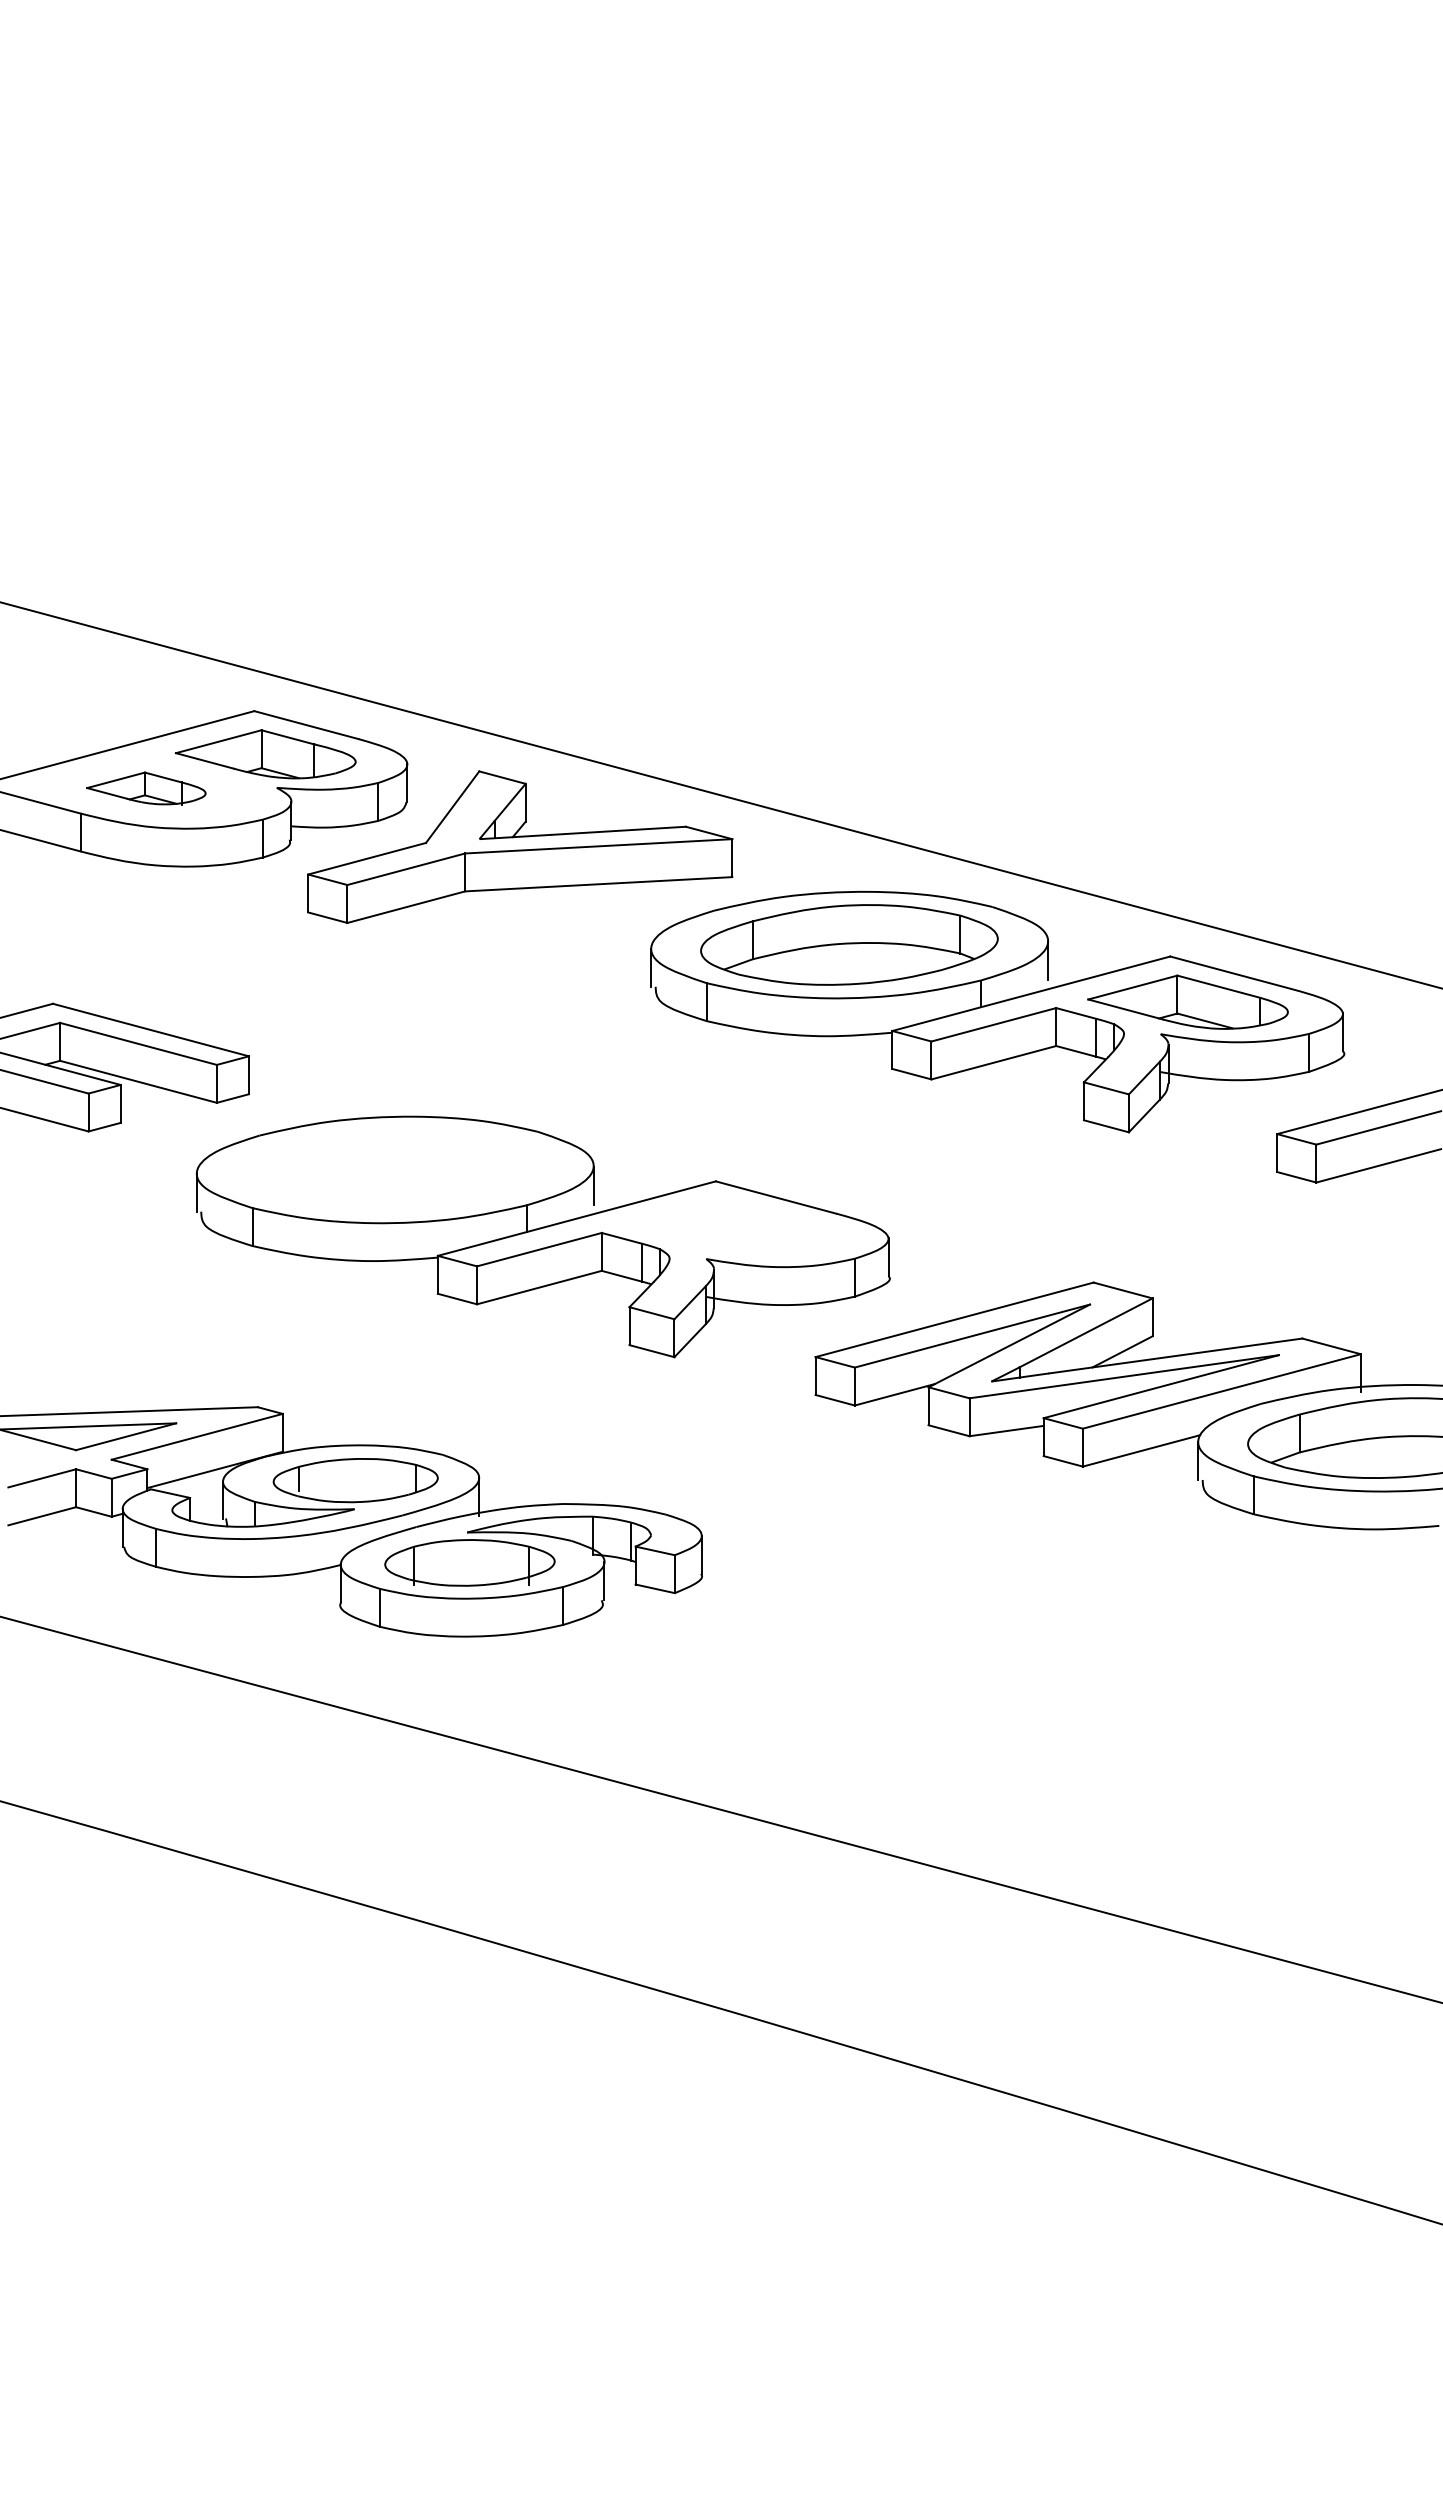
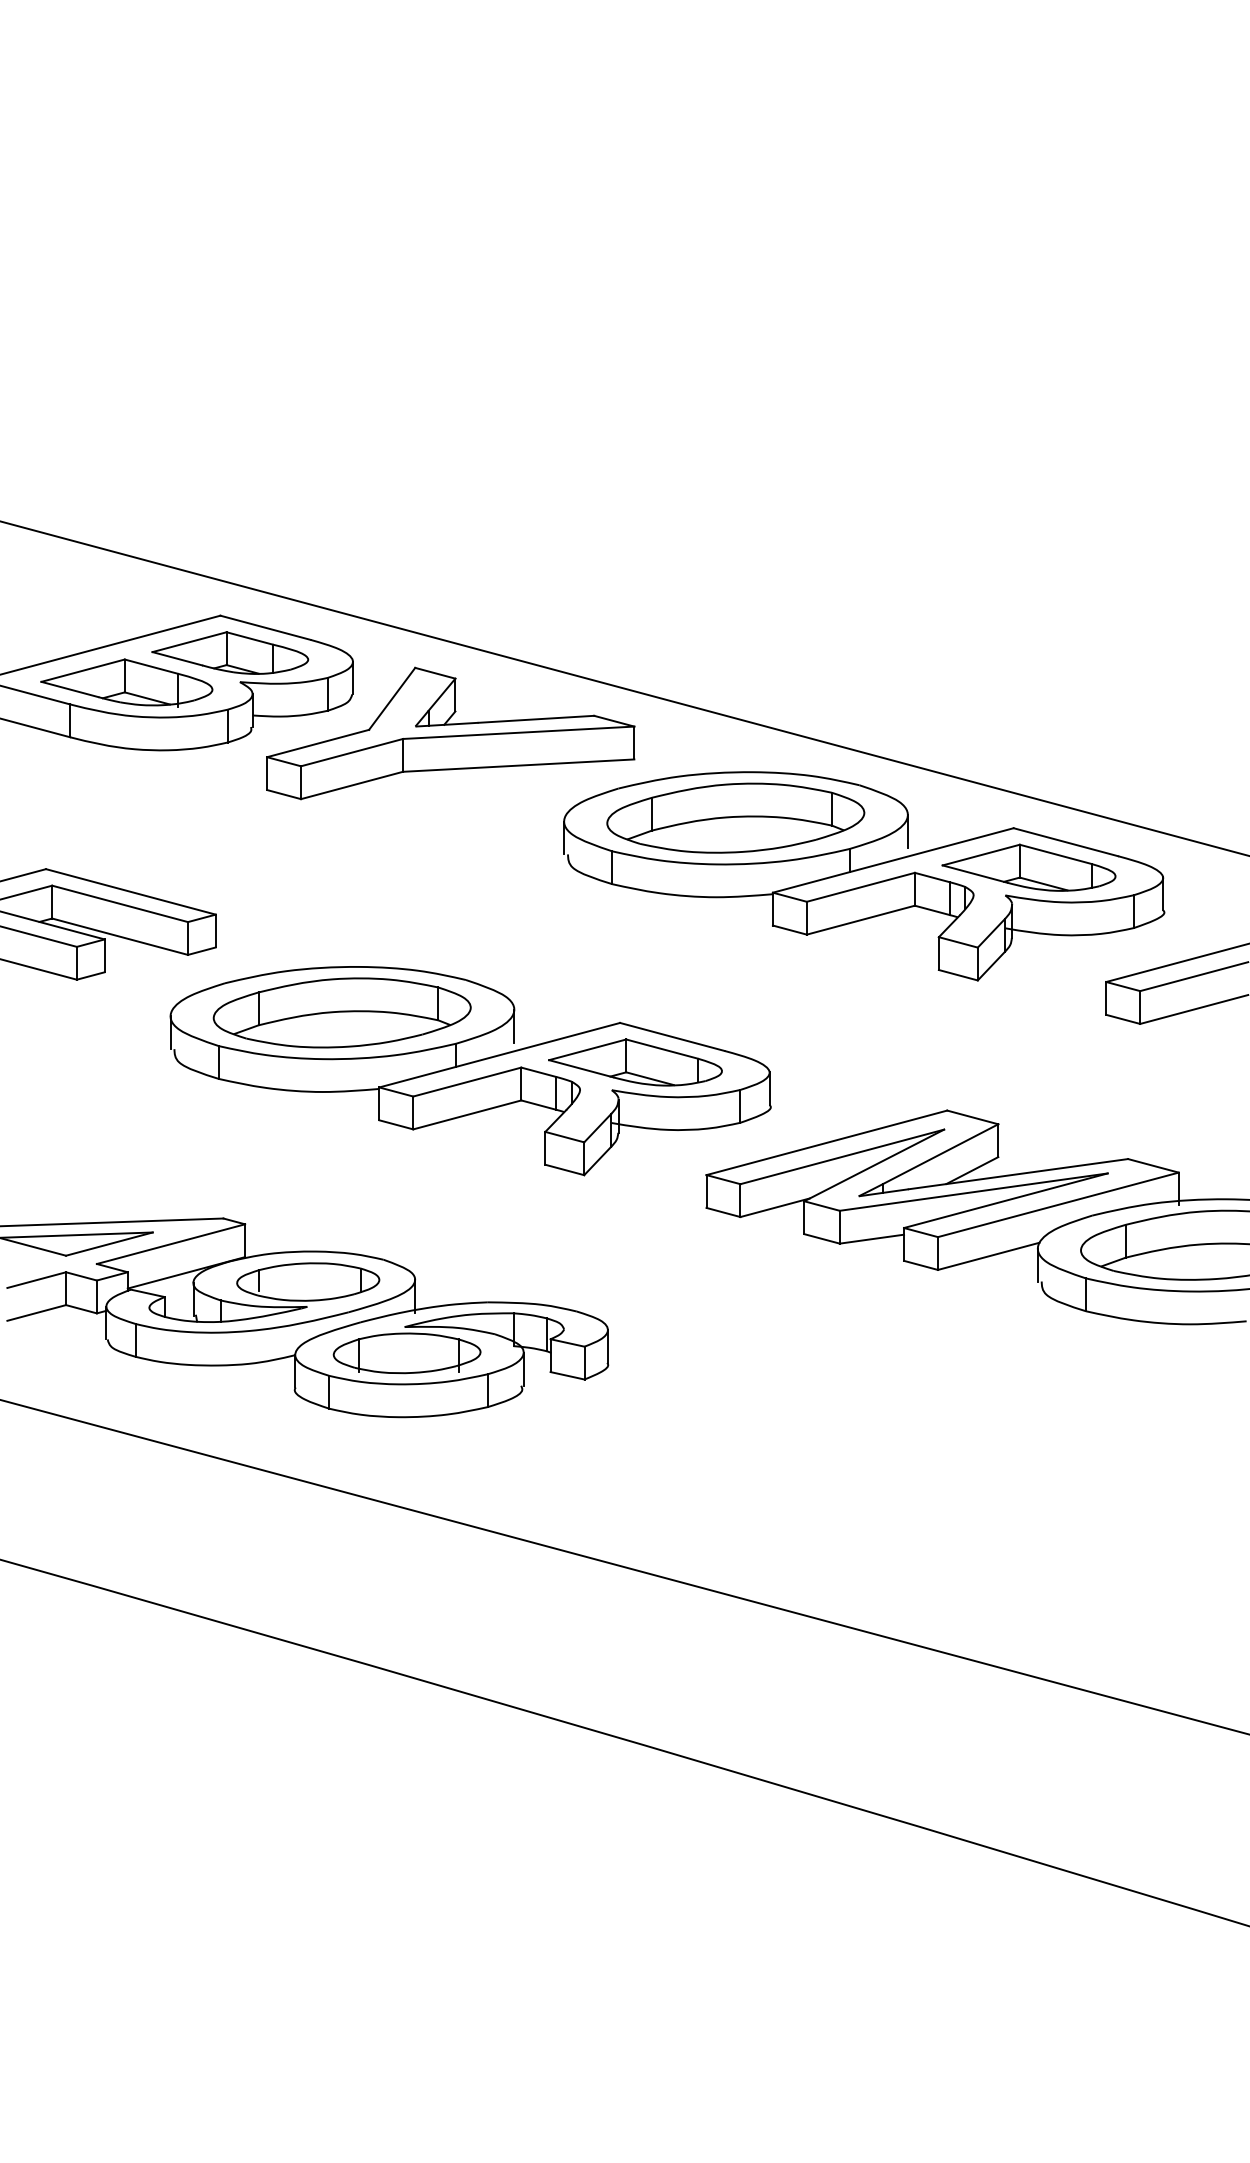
part: (145, 788) -> (126, 682), size x1.67
part: (394, 1169) -> (341, 1012), added
part: (733, 1227) -> (635, 1062), added

